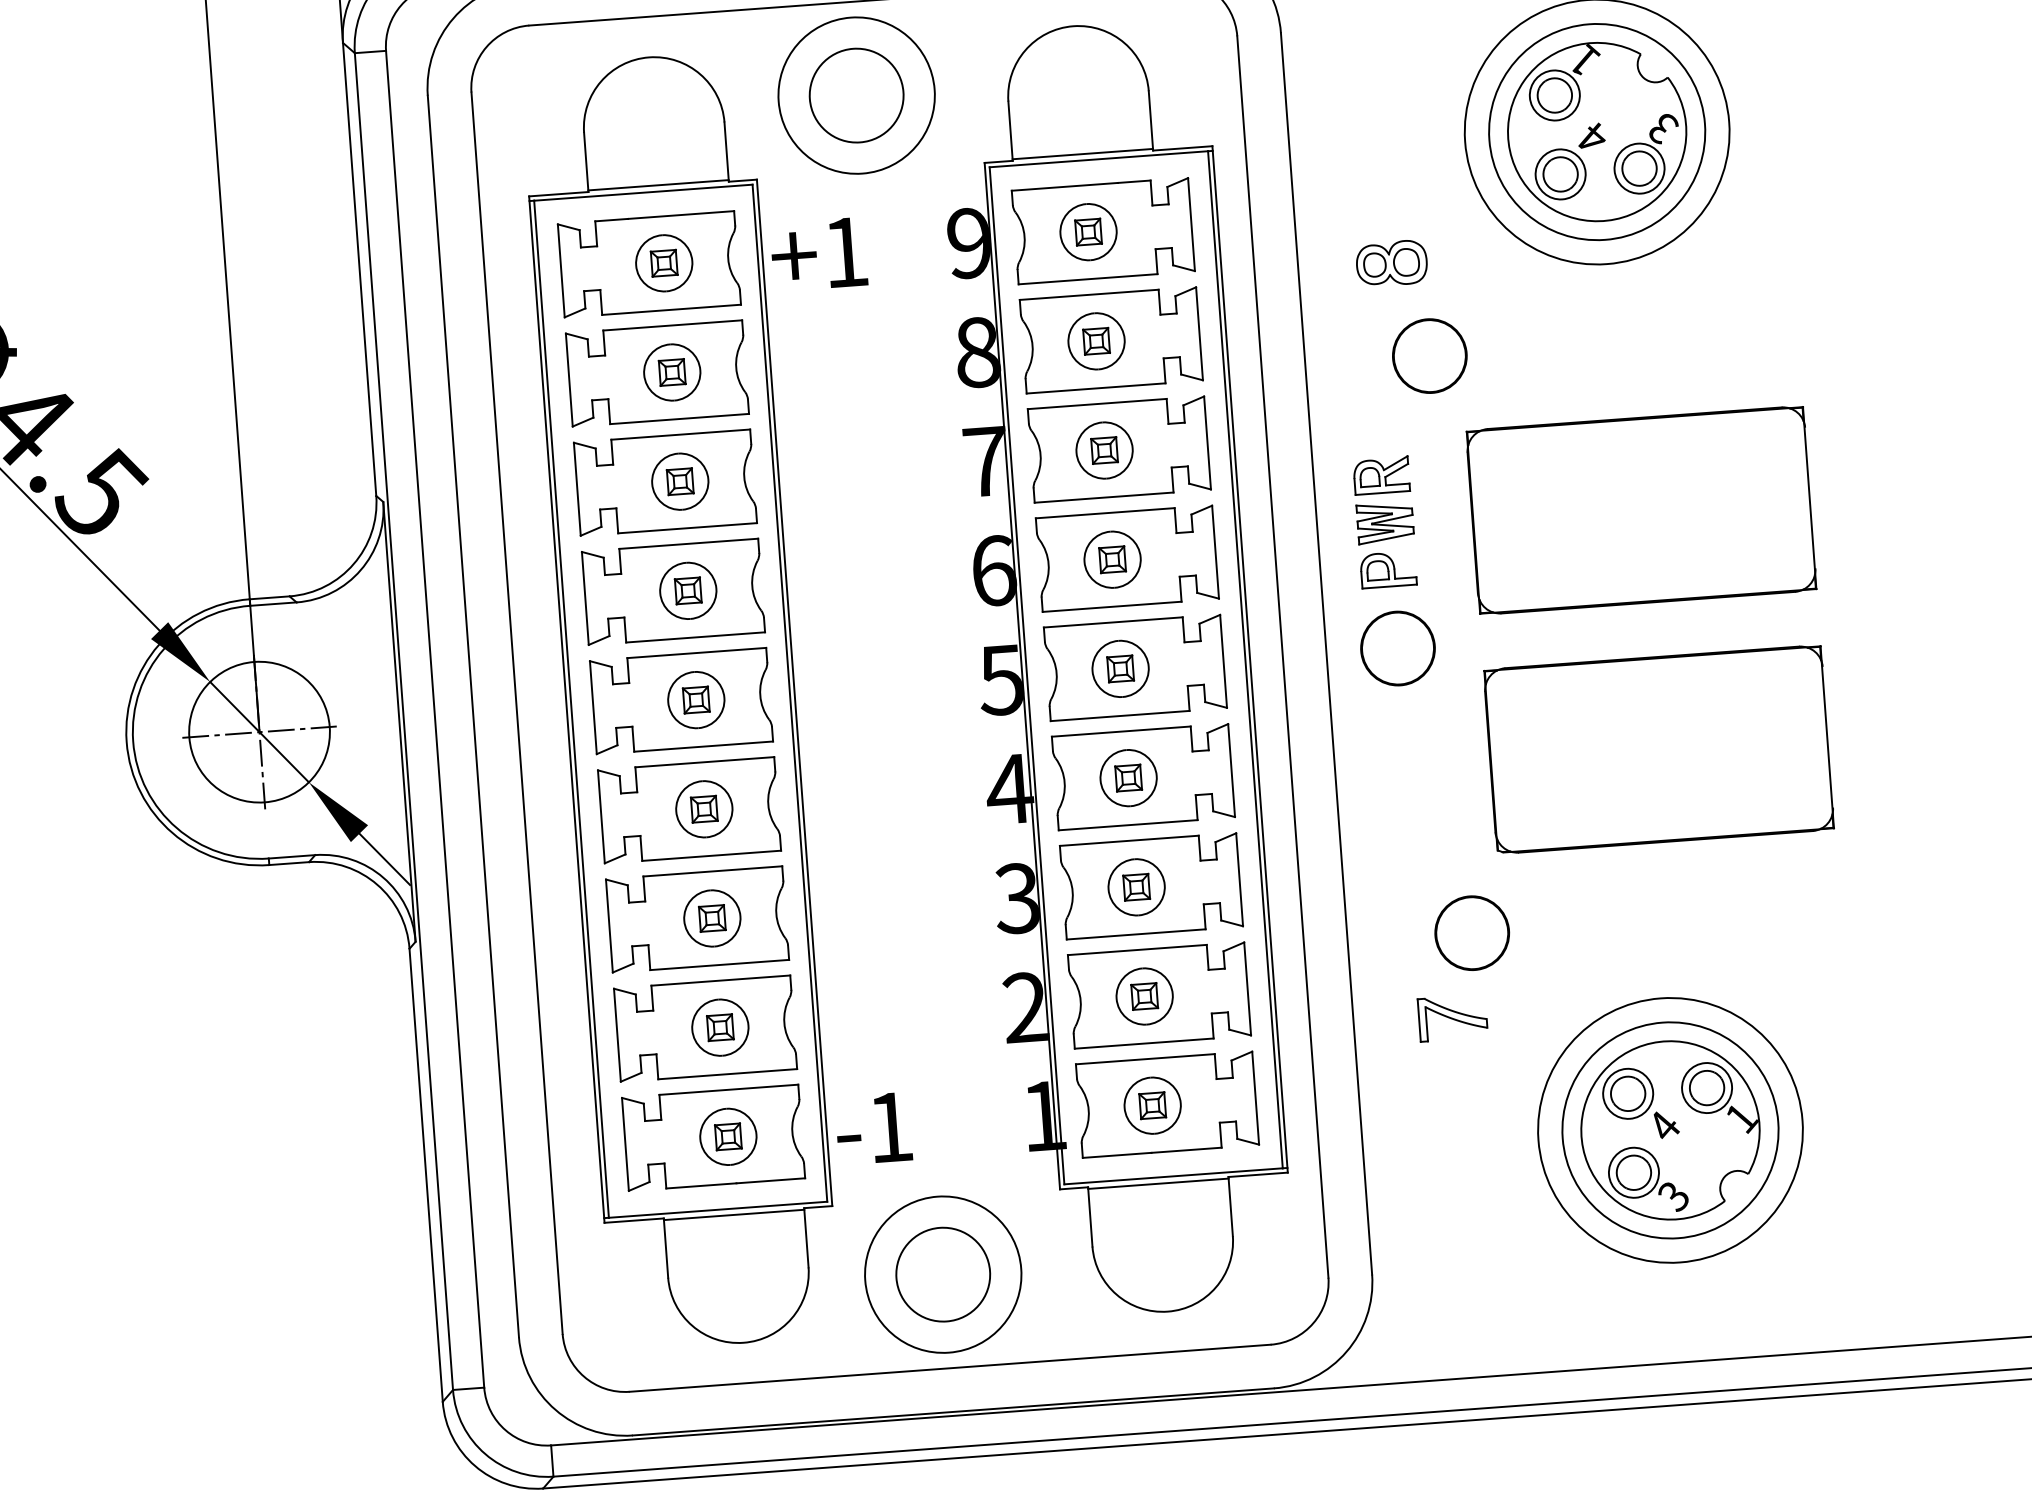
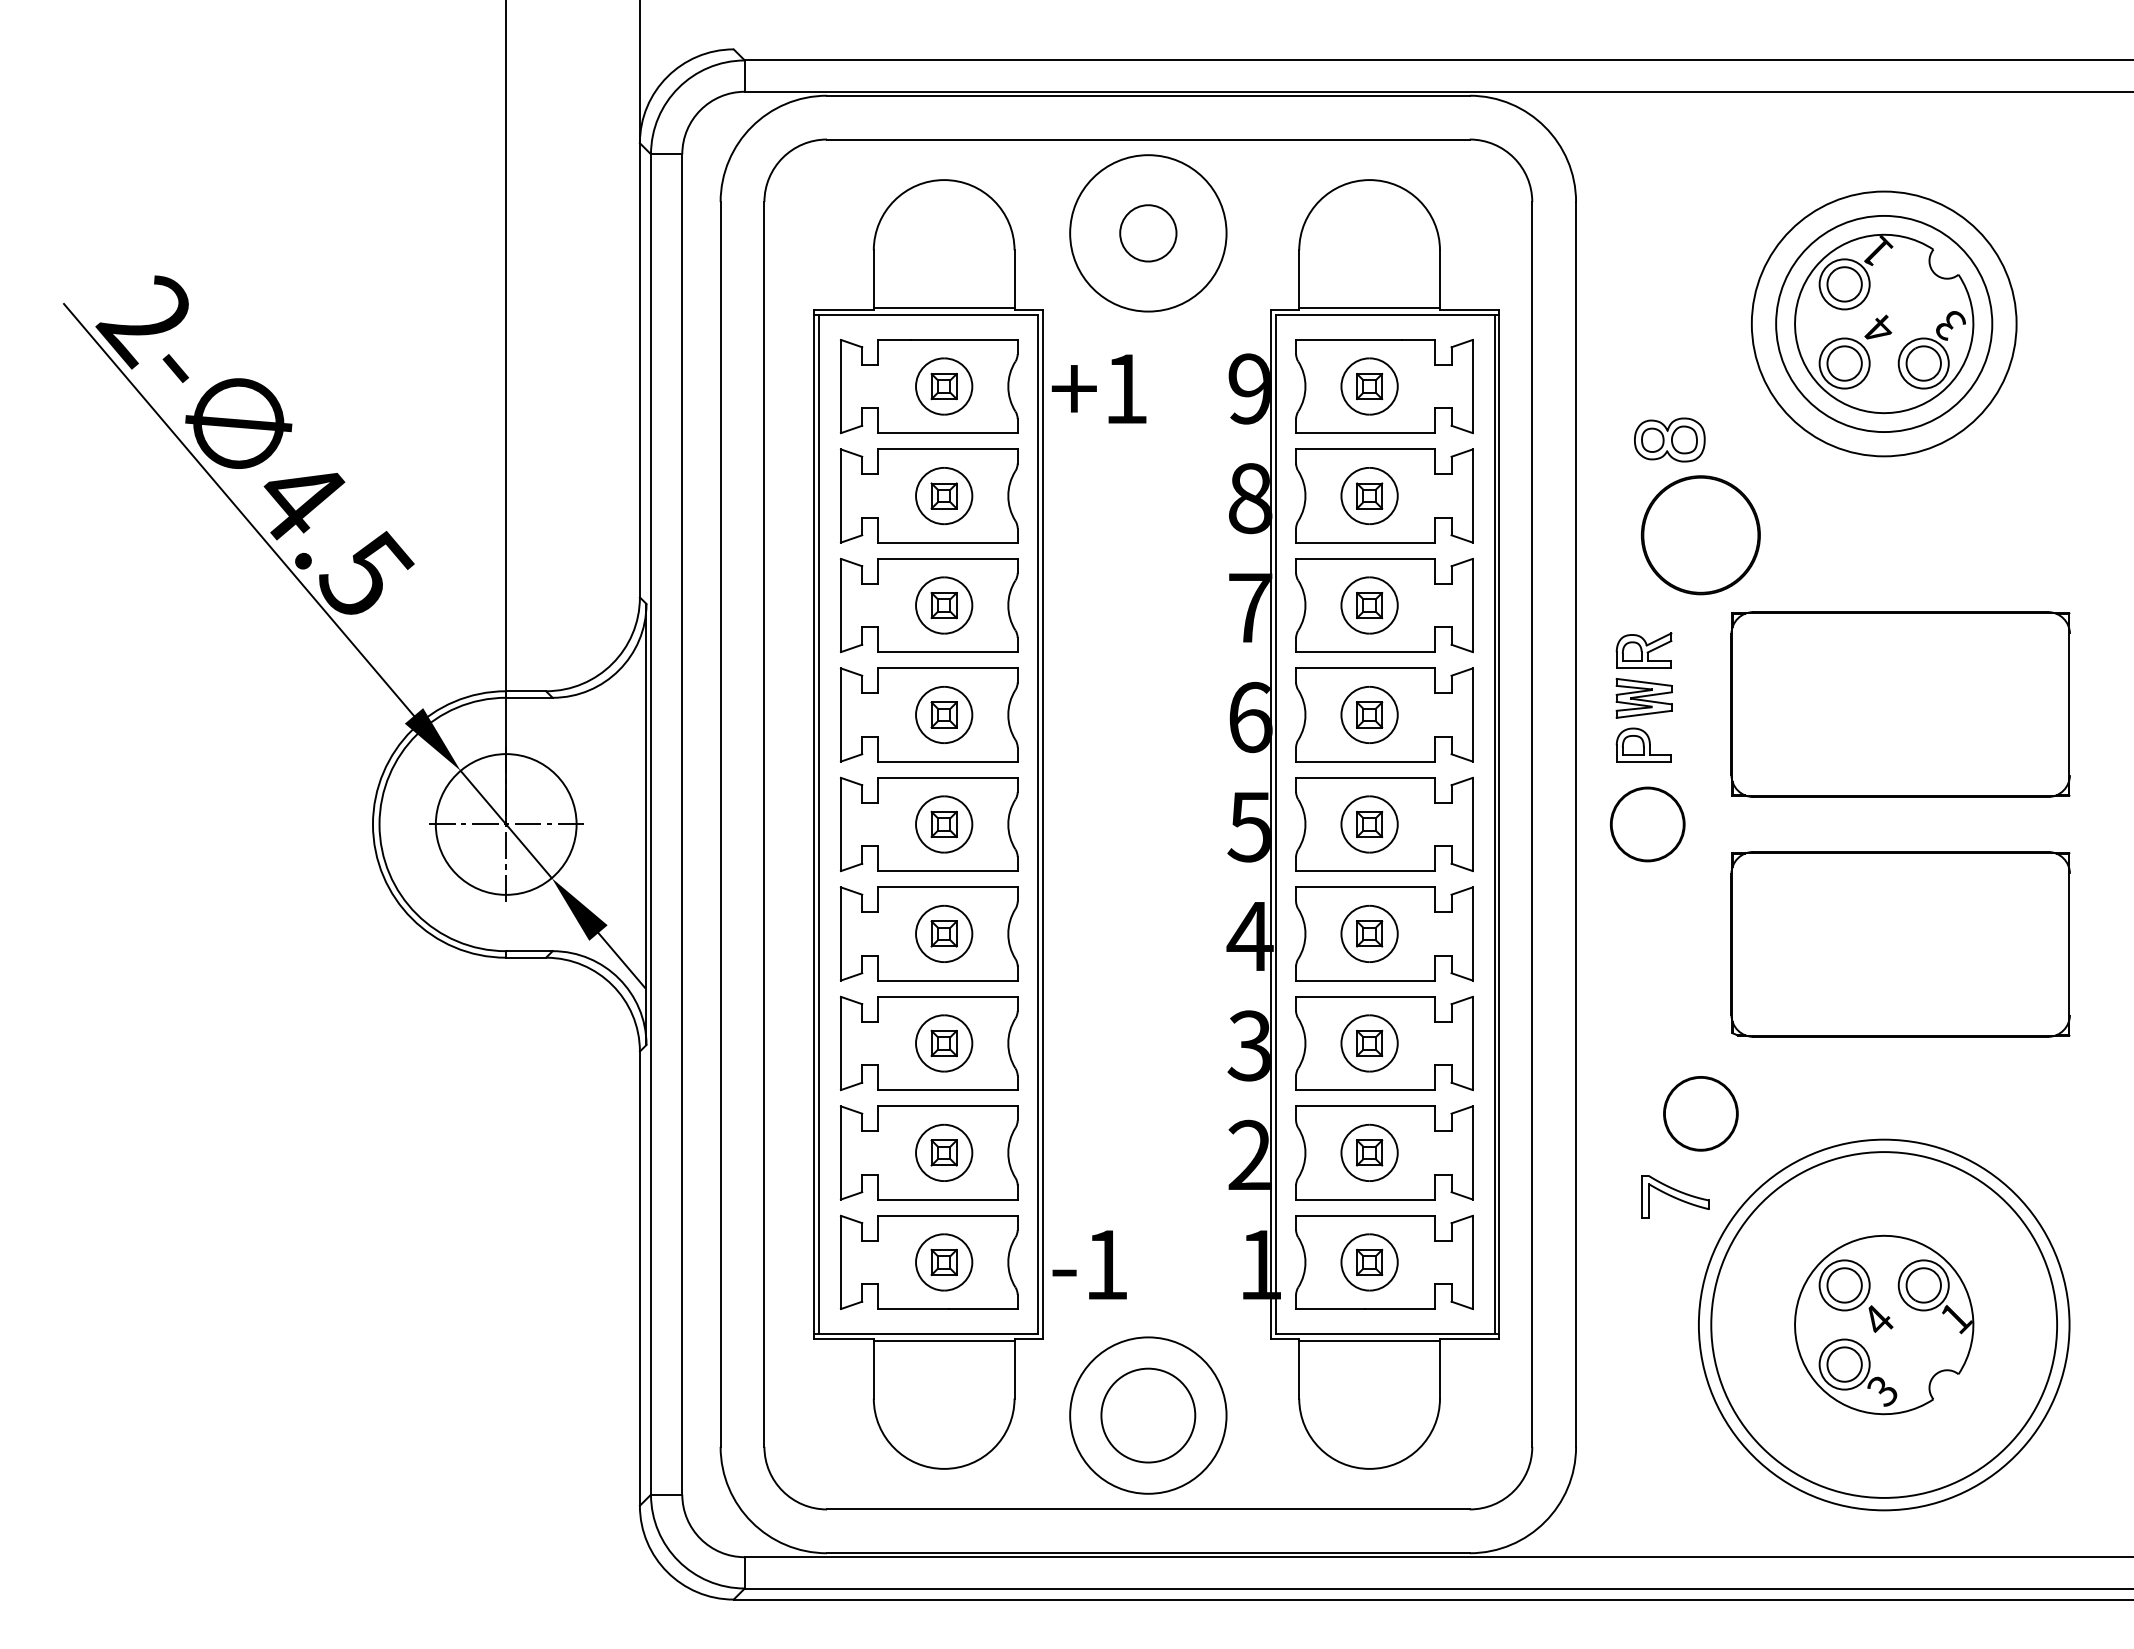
circle: (856, 95) -> (1148, 233), size x0.6
circle: (1429, 355) -> (1700, 534), size x1.6
circle: (1669, 1129) -> (1883, 1324), size x1.4
circle: (1670, 1129) -> (1884, 1324), size x1.6

